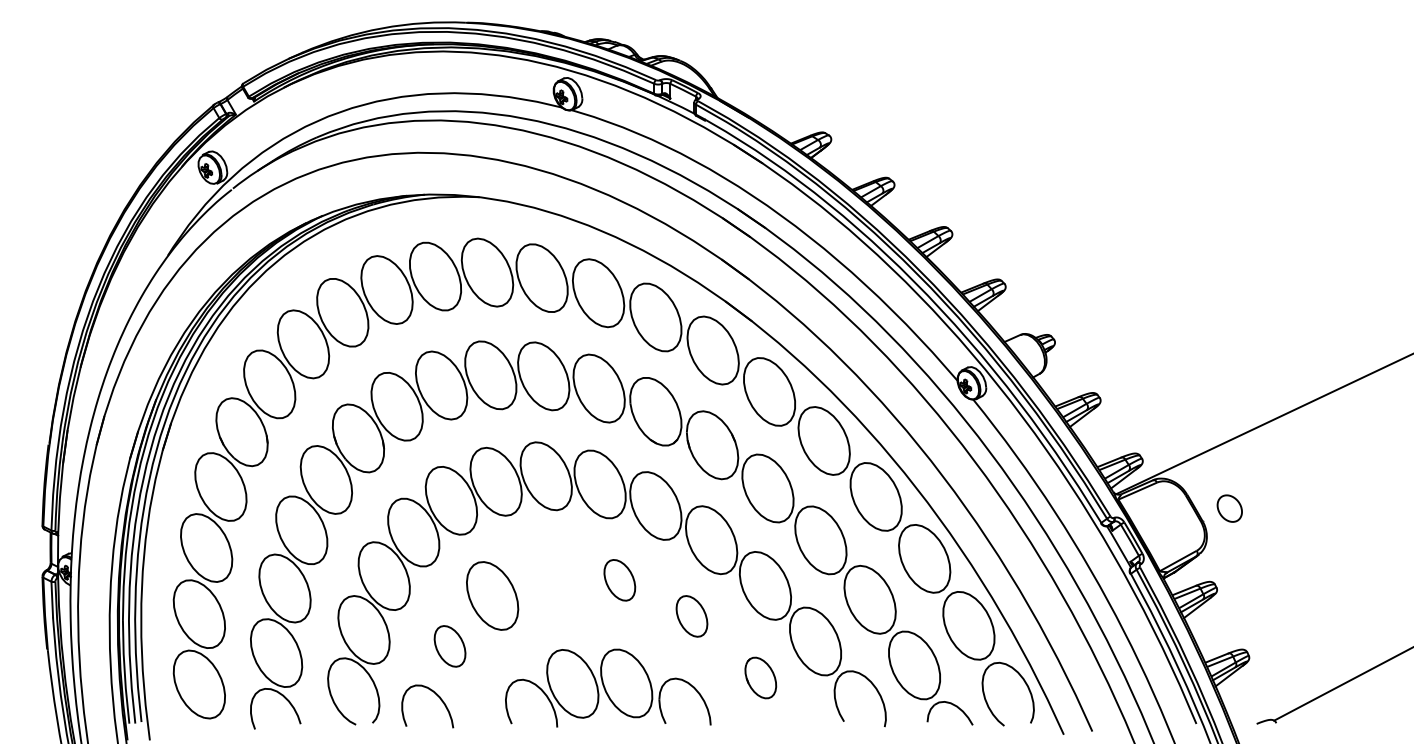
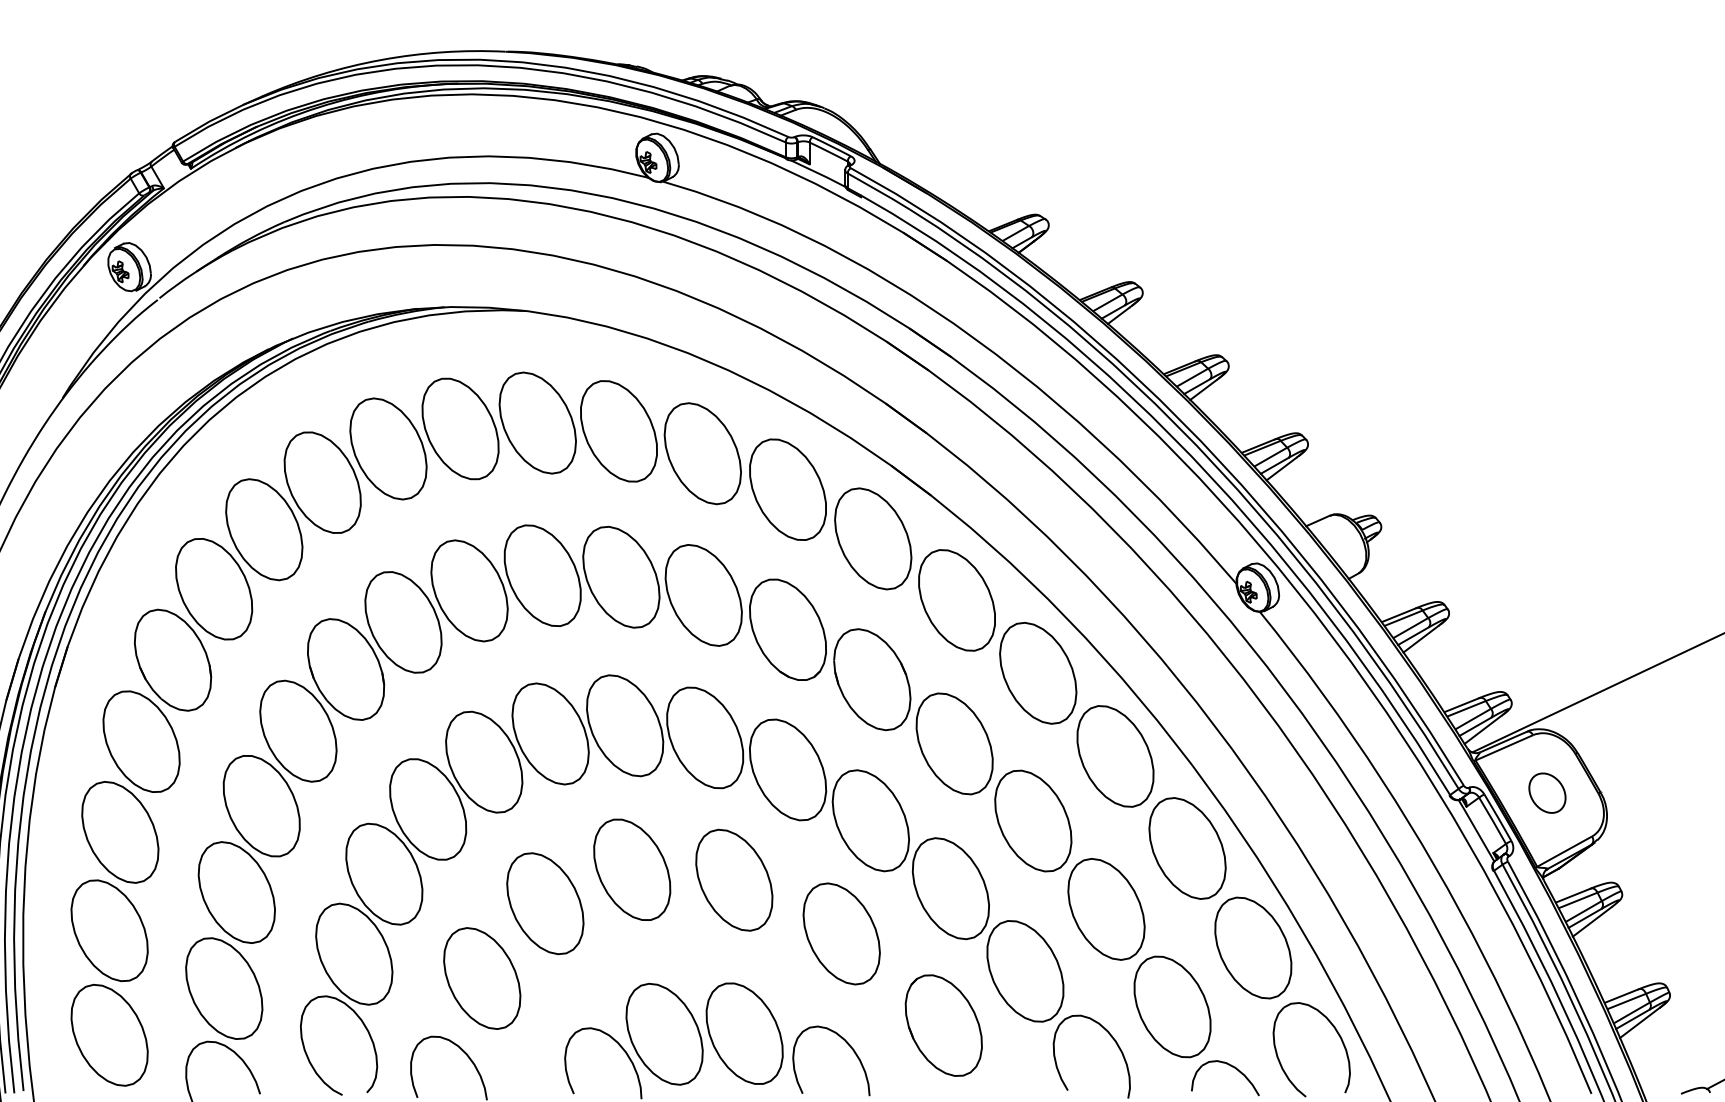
part: (1229, 508) -> (1547, 792), moved
part: (550, 572) -> (631, 868), added
part: (619, 580) -> (733, 880), size x1.67
part: (691, 616) -> (841, 934), size x1.67
part: (449, 646) -> (481, 978), size x1.67
part: (760, 677) -> (943, 1024), size x1.67

